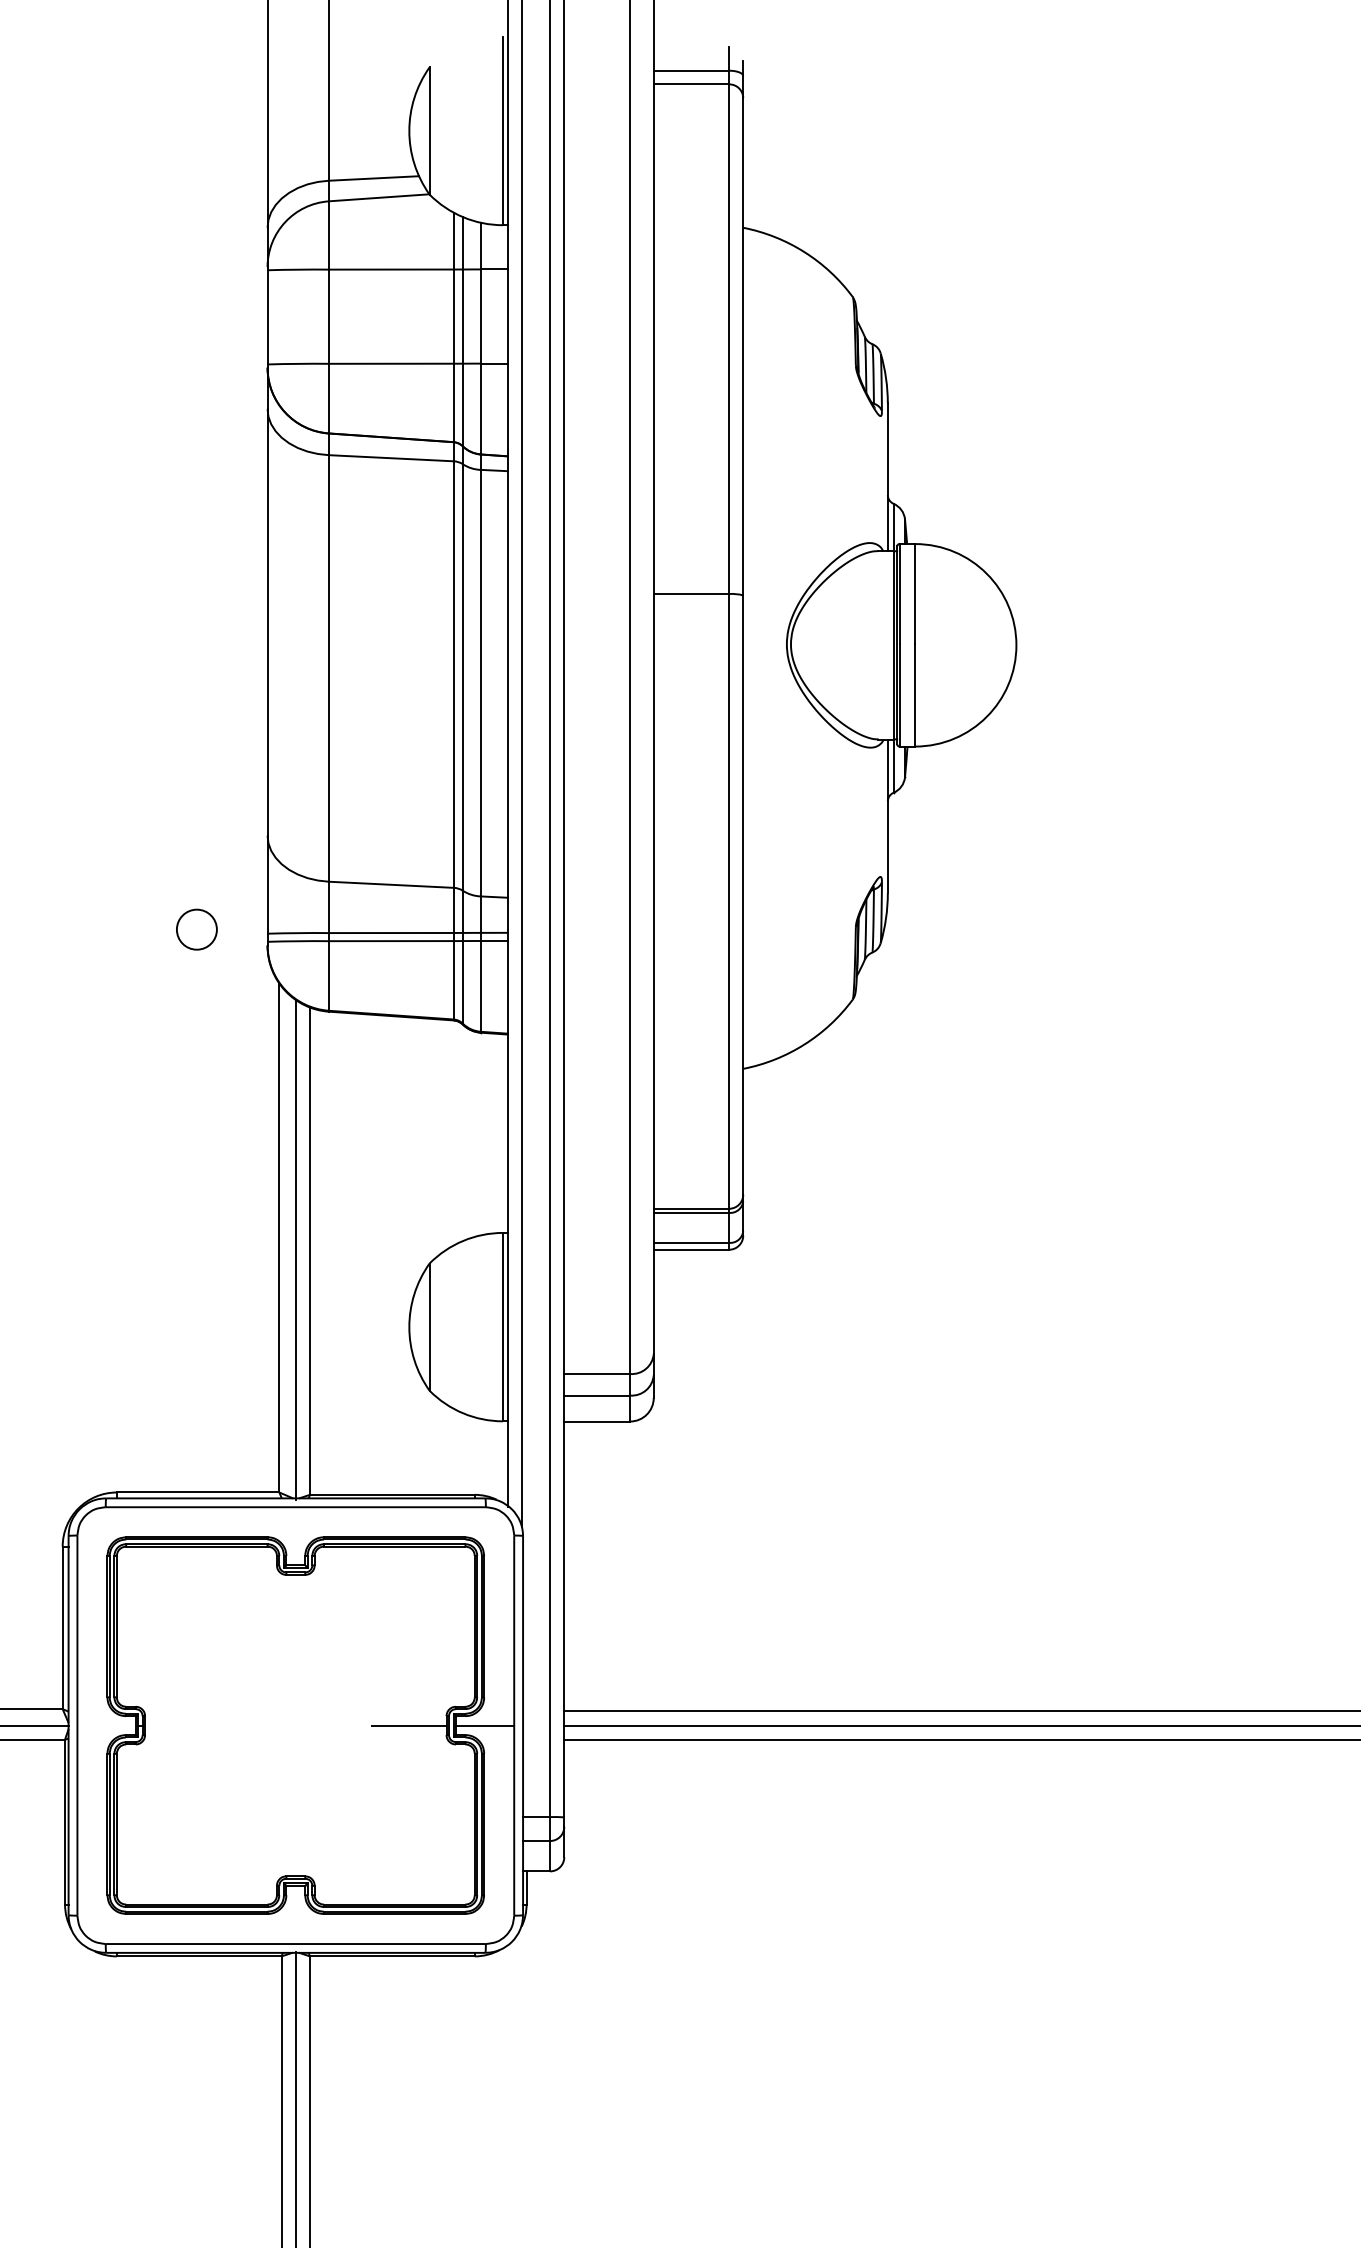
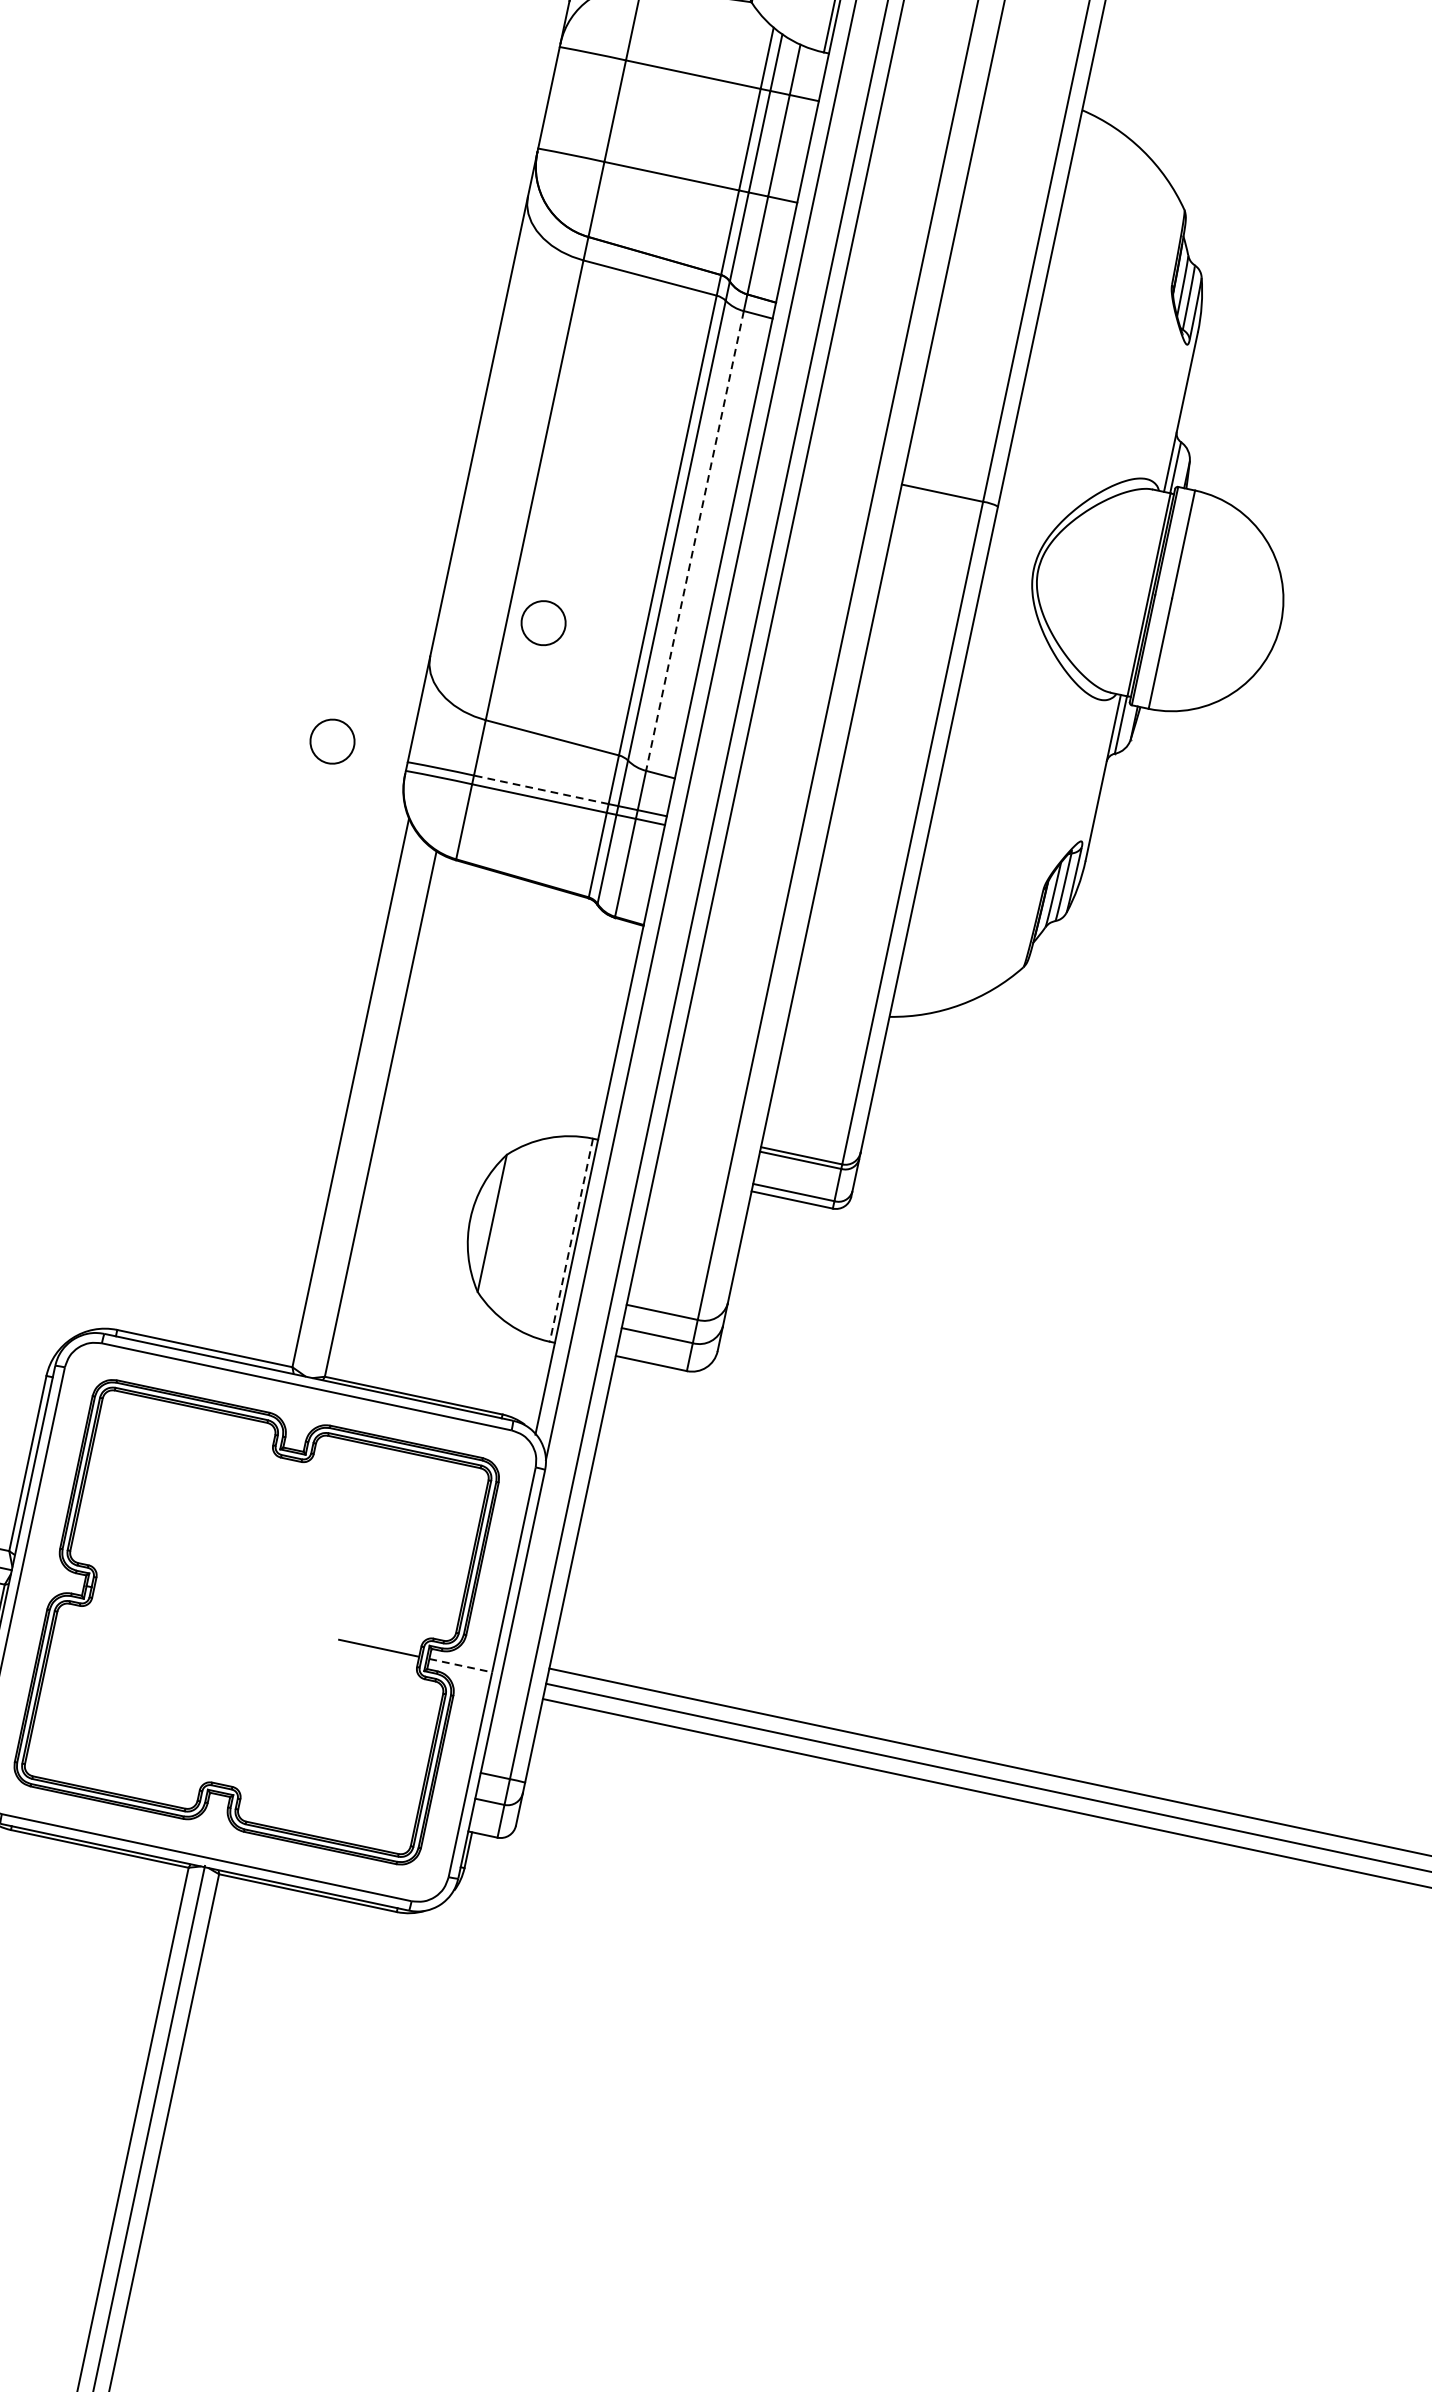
line: (480, 683) -> (694, 541), solid -> dashed
circle: (361, 784) -> (543, 622), added
line: (390, 933) -> (540, 790), solid -> dashed
line: (295, 1249) -> (365, 1108), removed
line: (503, 1327) -> (571, 1240), solid -> dashed
line: (485, 1725) -> (461, 1665), solid -> dashed

